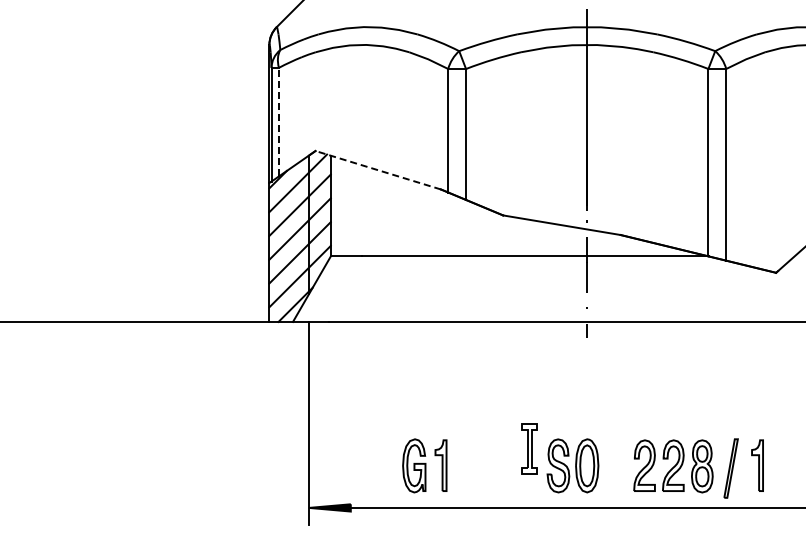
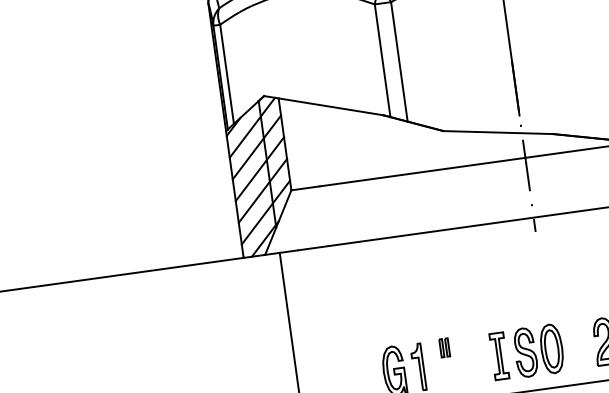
line: (278, 121) -> (226, 73), dashed -> solid
line: (378, 170) -> (324, 105), dashed -> solid
part: (472, 448) -> (445, 347), added
part: (529, 448) -> (499, 355), moved

